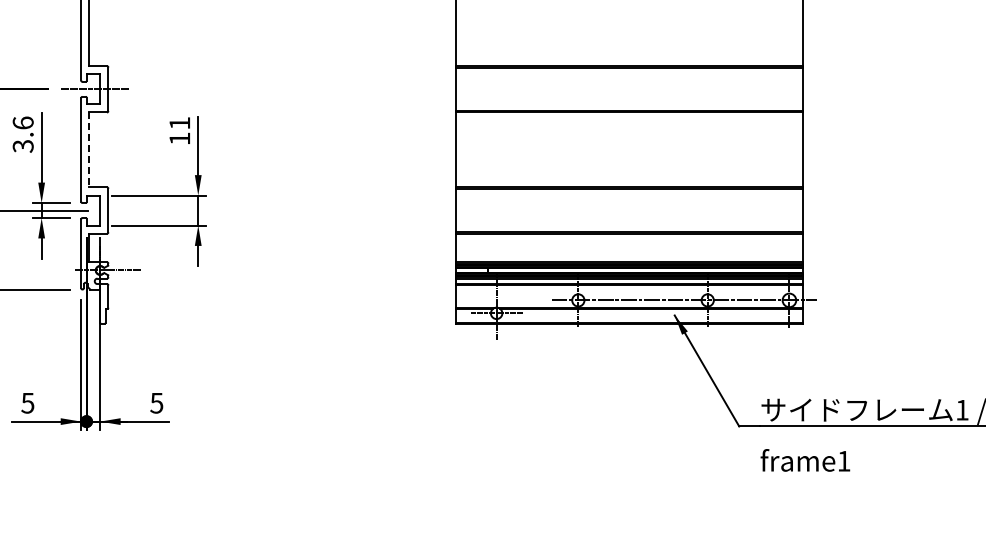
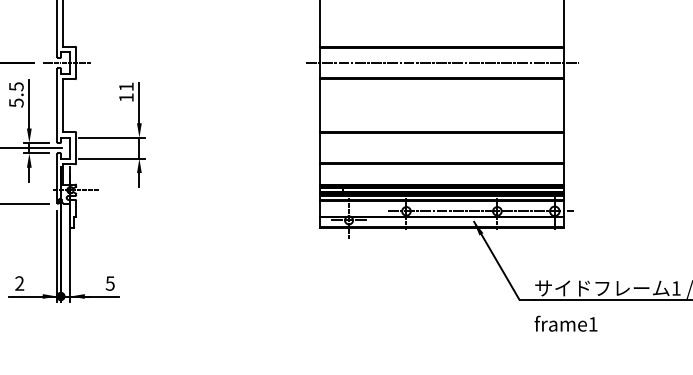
line: (629, 89) -> (442, 63), added
text: (22, 134) -> (15, 94), 3.6 -> 5.5
line: (89, 150) -> (62, 105), dashed -> solid
text: (27, 402) -> (19, 283), 5 -> 2

